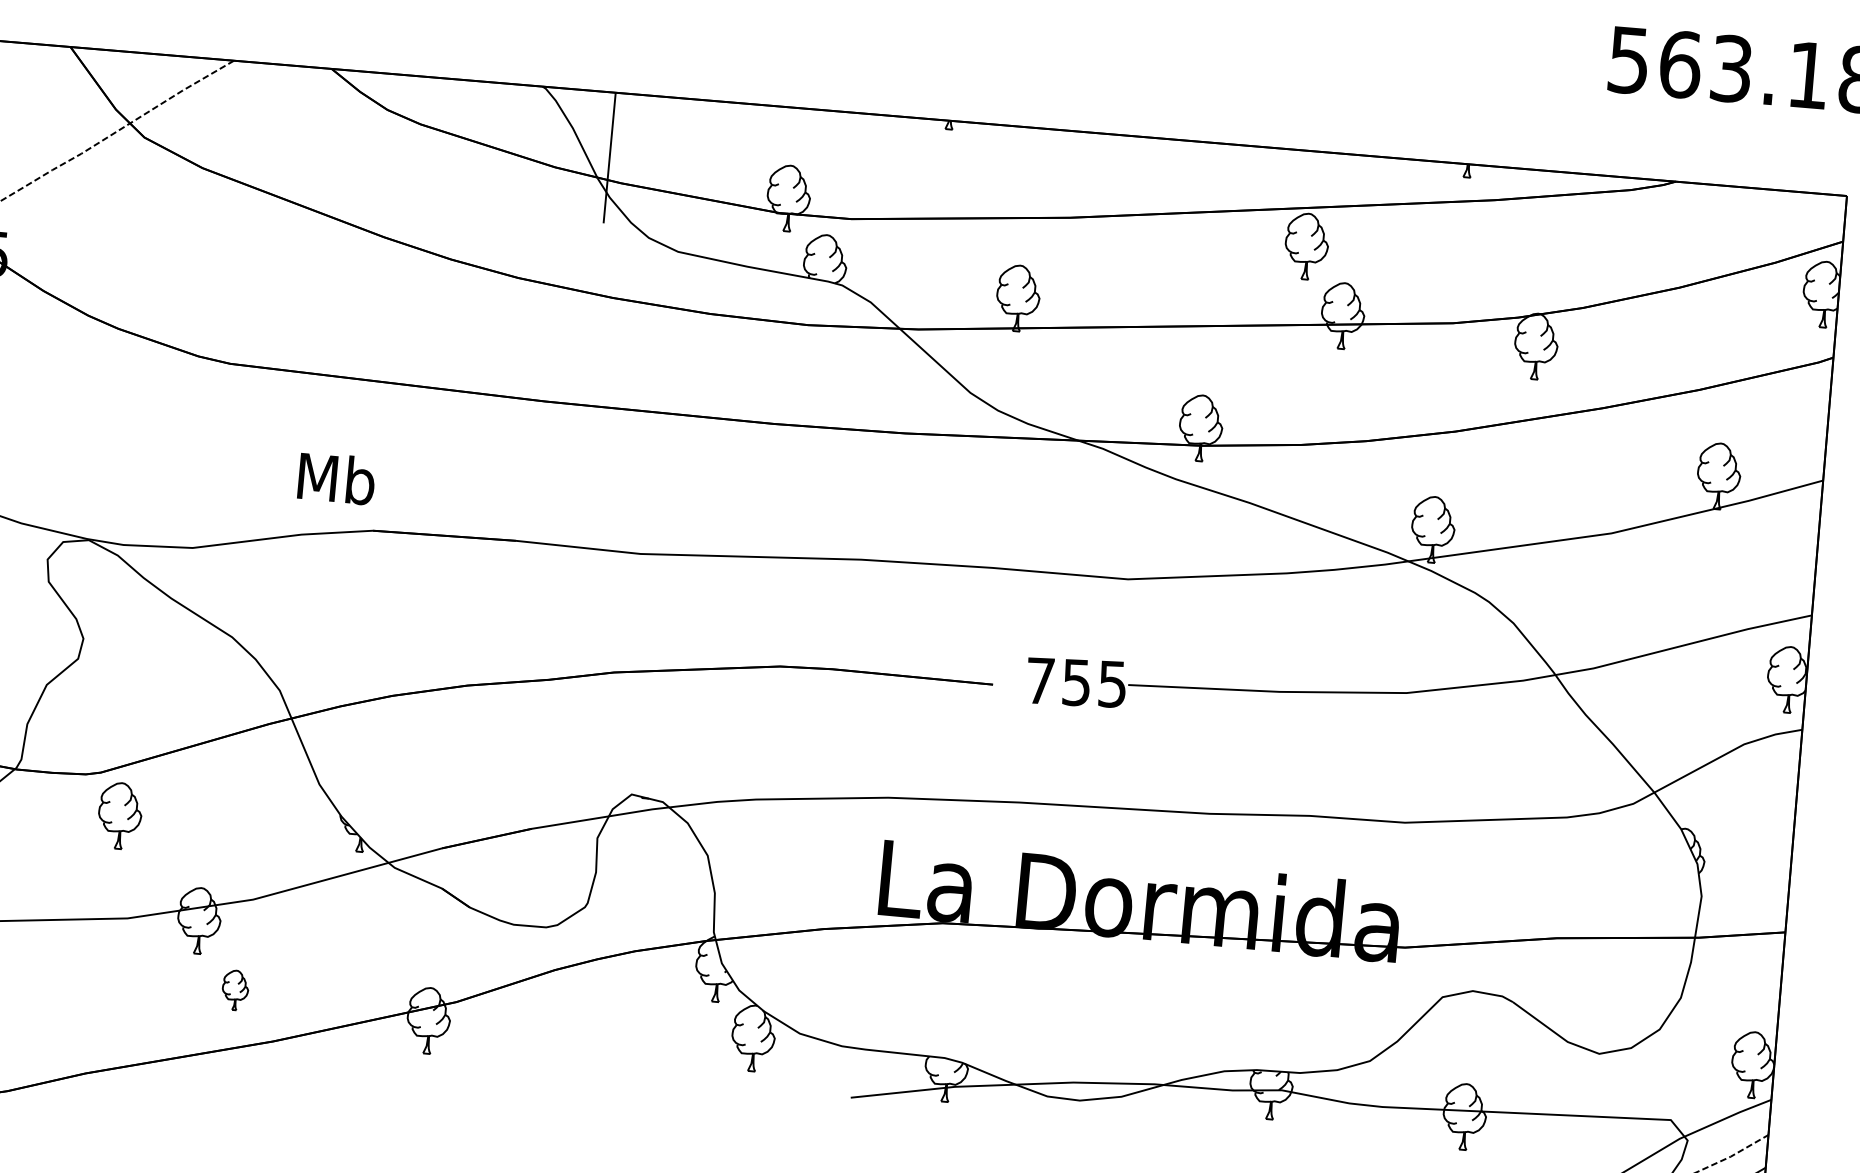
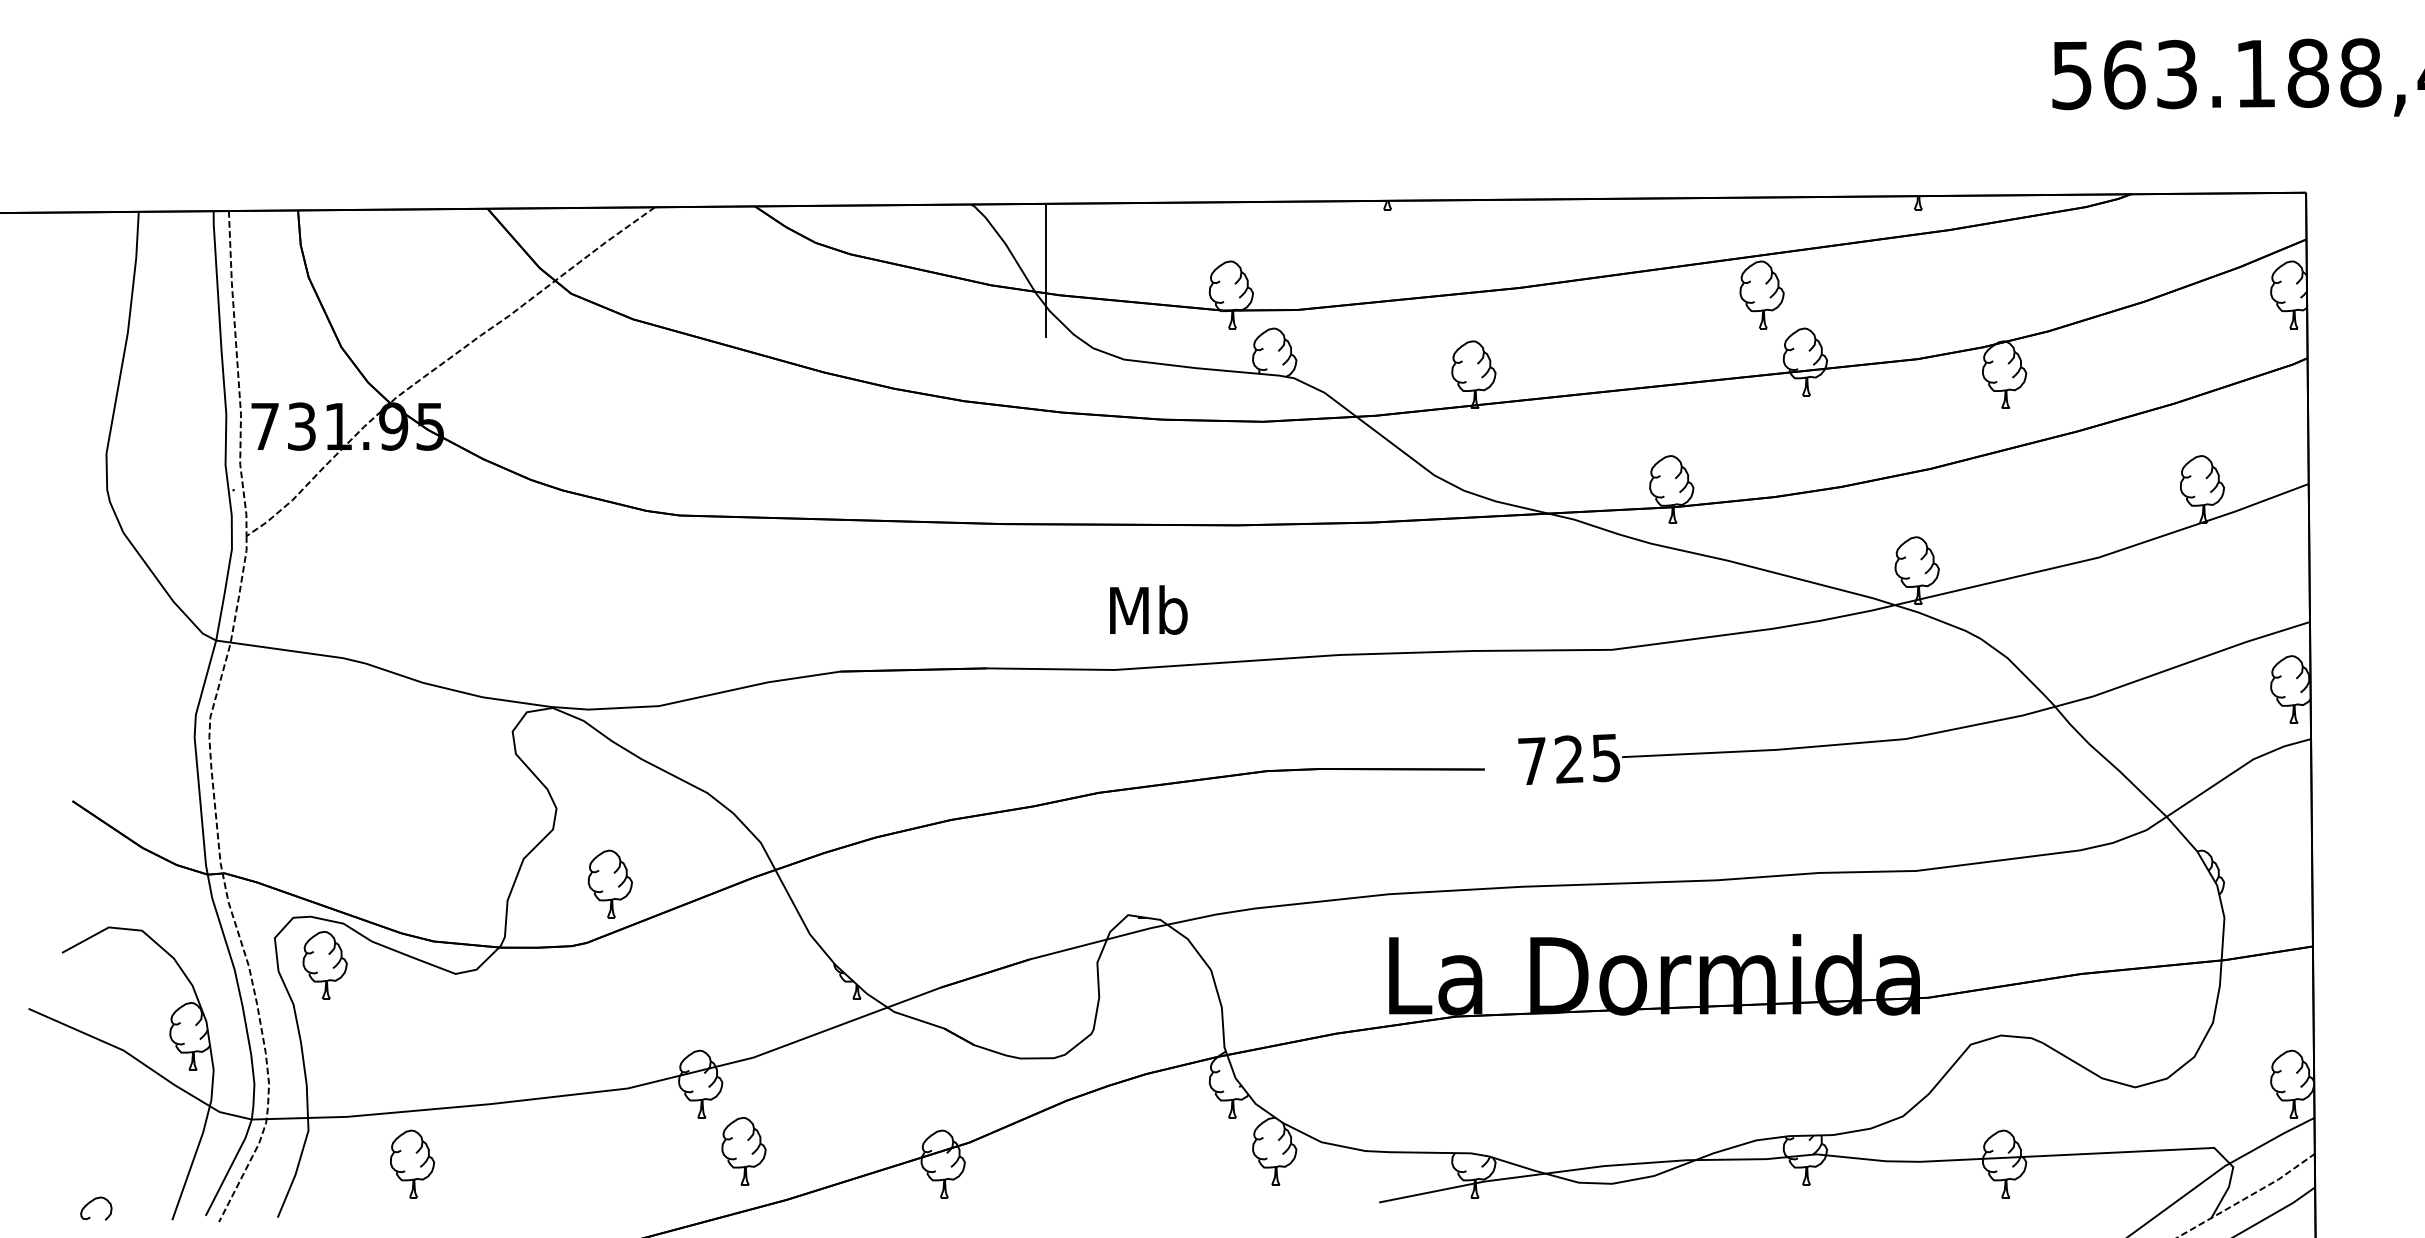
text: (336, 478) -> (1148, 609), moved
text: (1075, 682) -> (1568, 759), 755 -> 725
part: (119, 815) -> (609, 883), moved
part: (234, 990) -> (743, 1151), size x1.67

